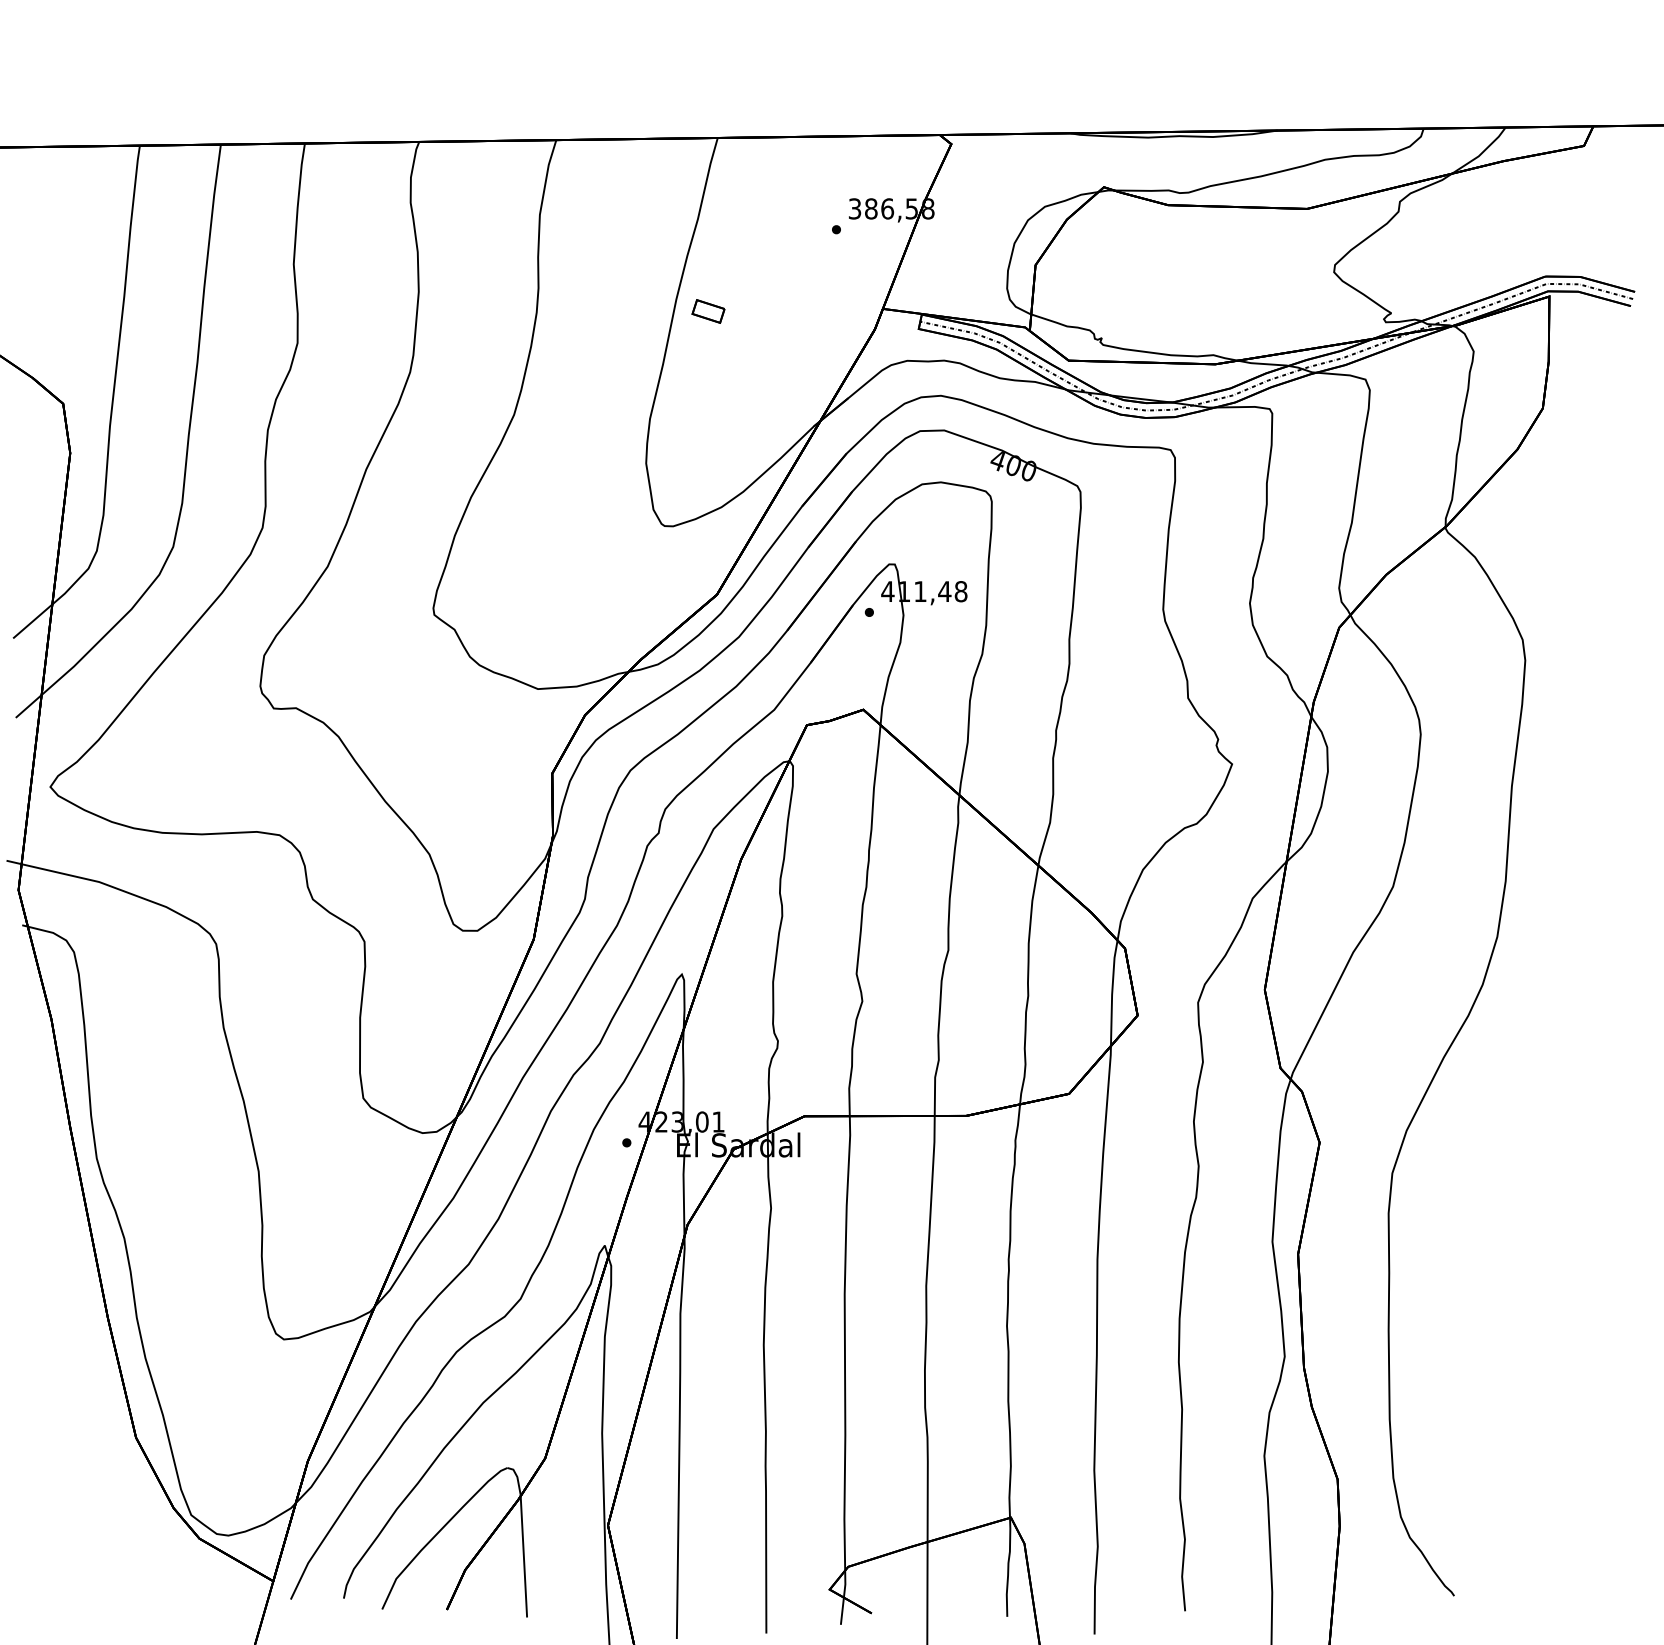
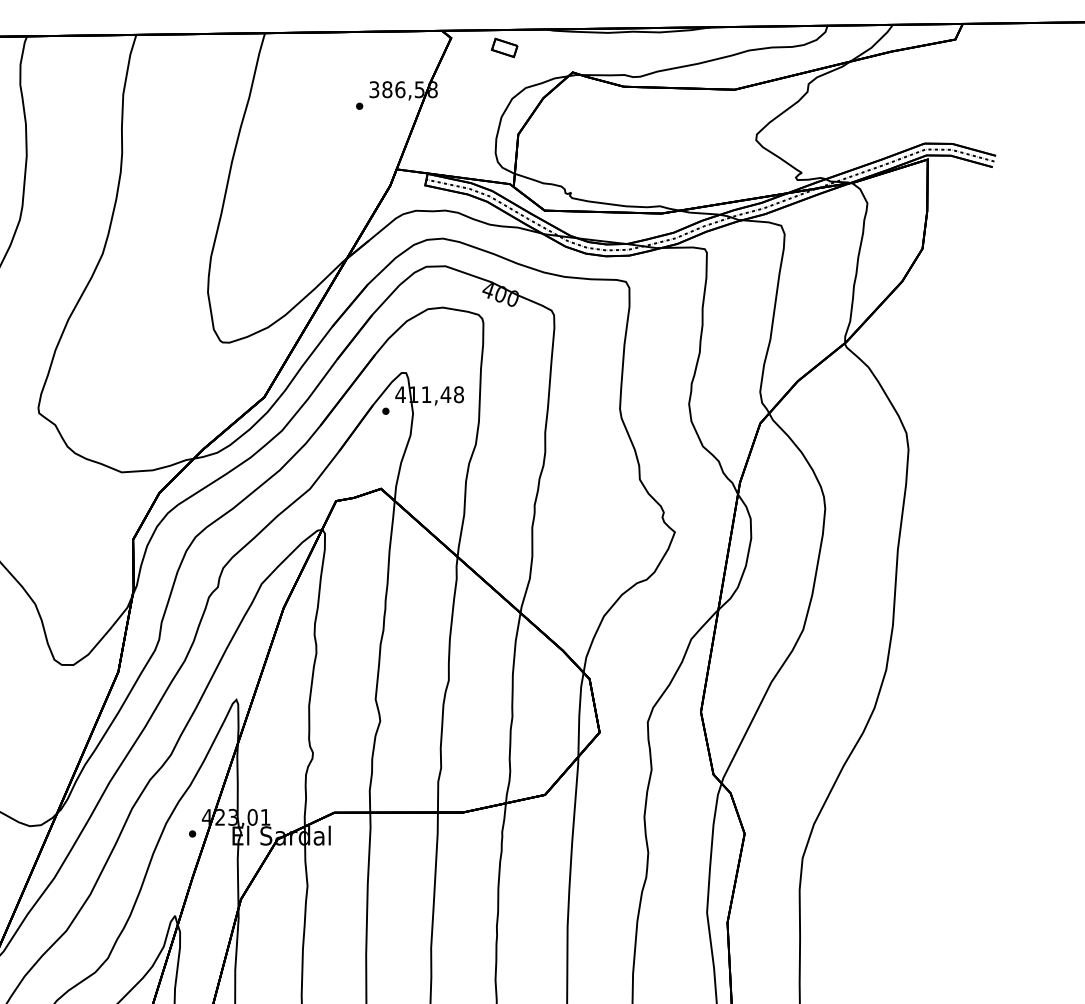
part: (708, 311) -> (504, 47), moved

